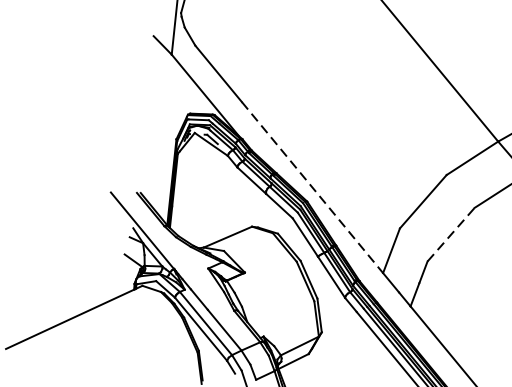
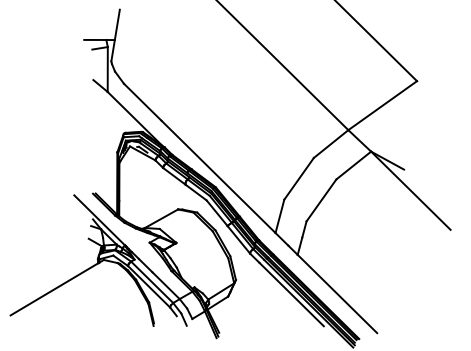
line: (312, 188) -> (218, 177), dashed -> solid
line: (451, 234) -> (321, 200), dashed -> solid

